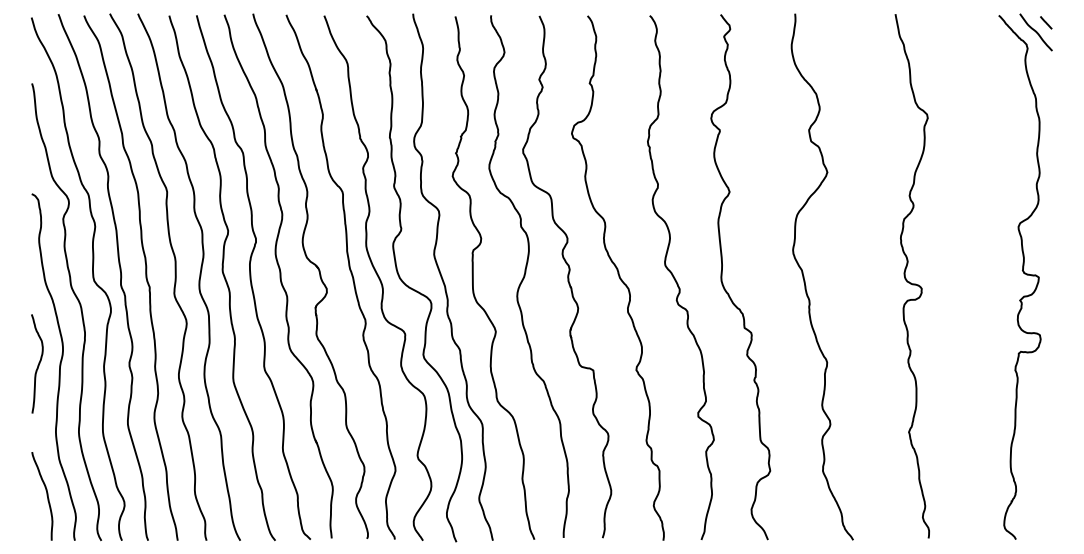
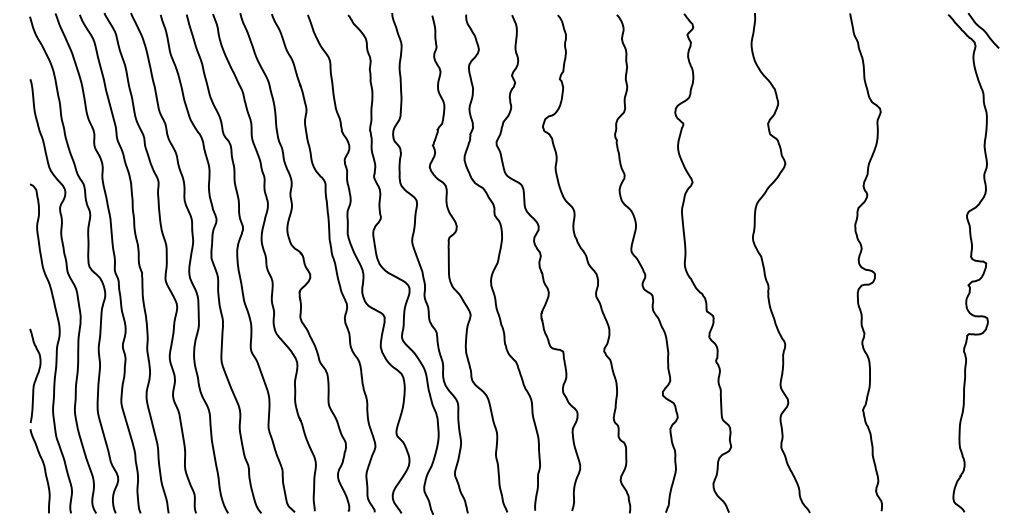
line: (1046, 22) -> (993, 21), removed
curve: (38, 363) -> (36, 375), moved

